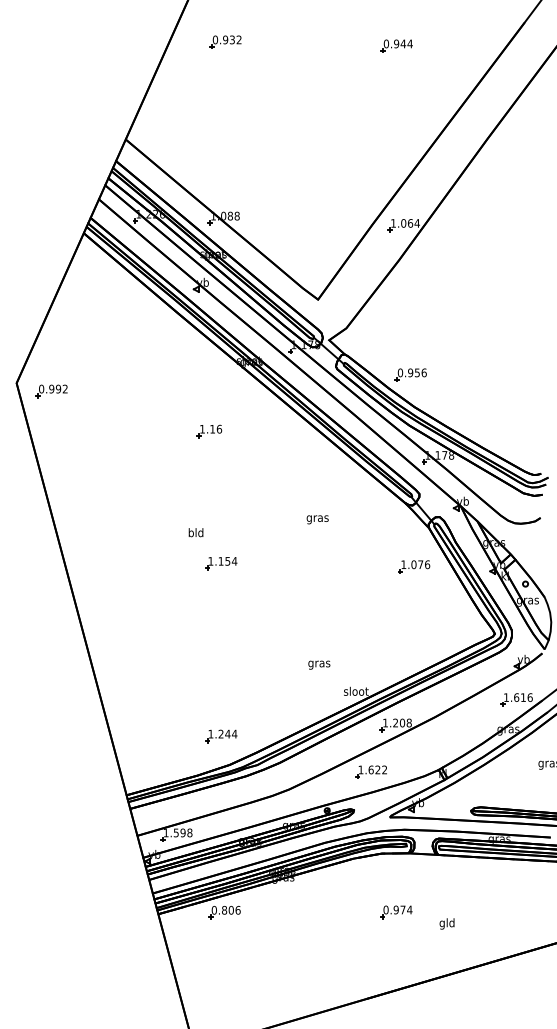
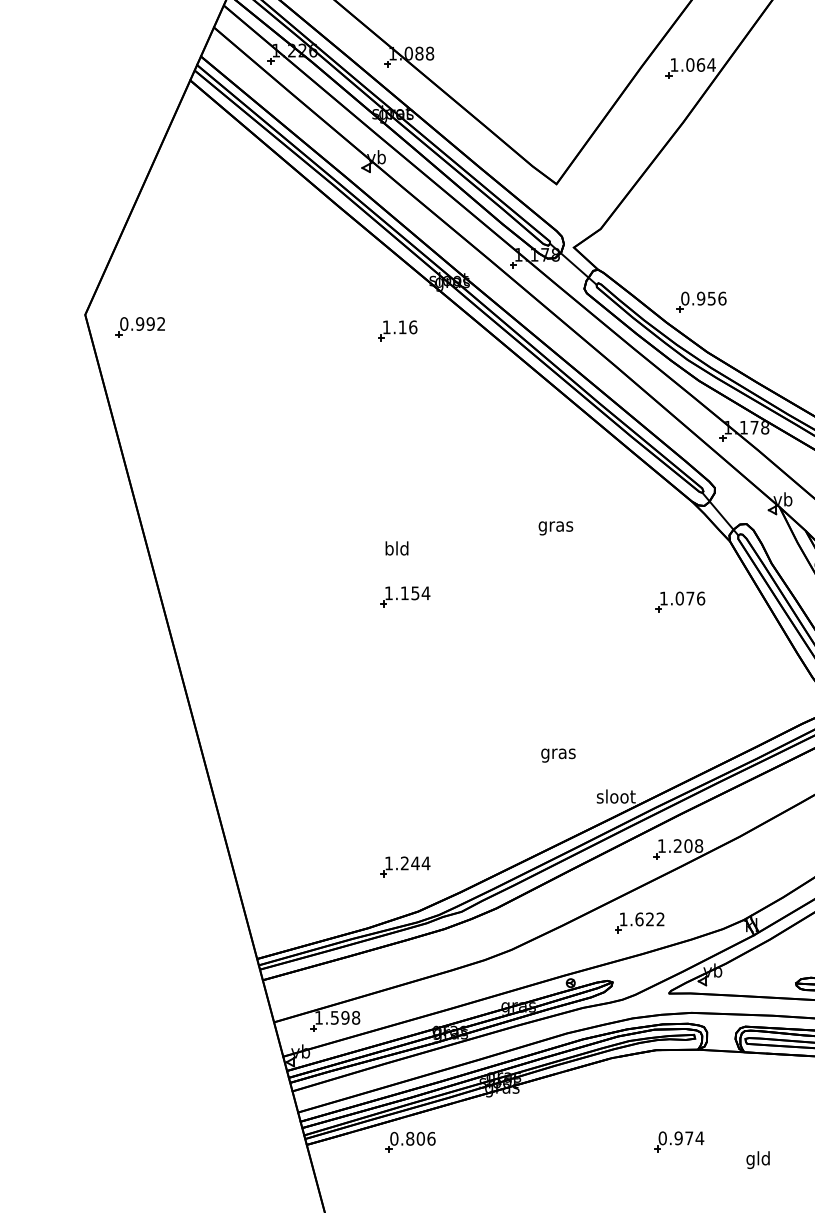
part: (209, 431) -> (397, 330), moved
text: (195, 532) -> (396, 548), moved
part: (414, 566) -> (680, 601), moved

